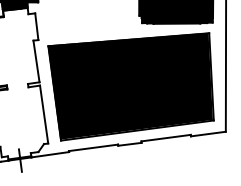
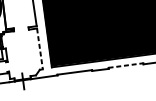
line: (44, 115) -> (40, 49), solid -> dashed
line: (166, 138) -> (126, 65), solid -> dashed

